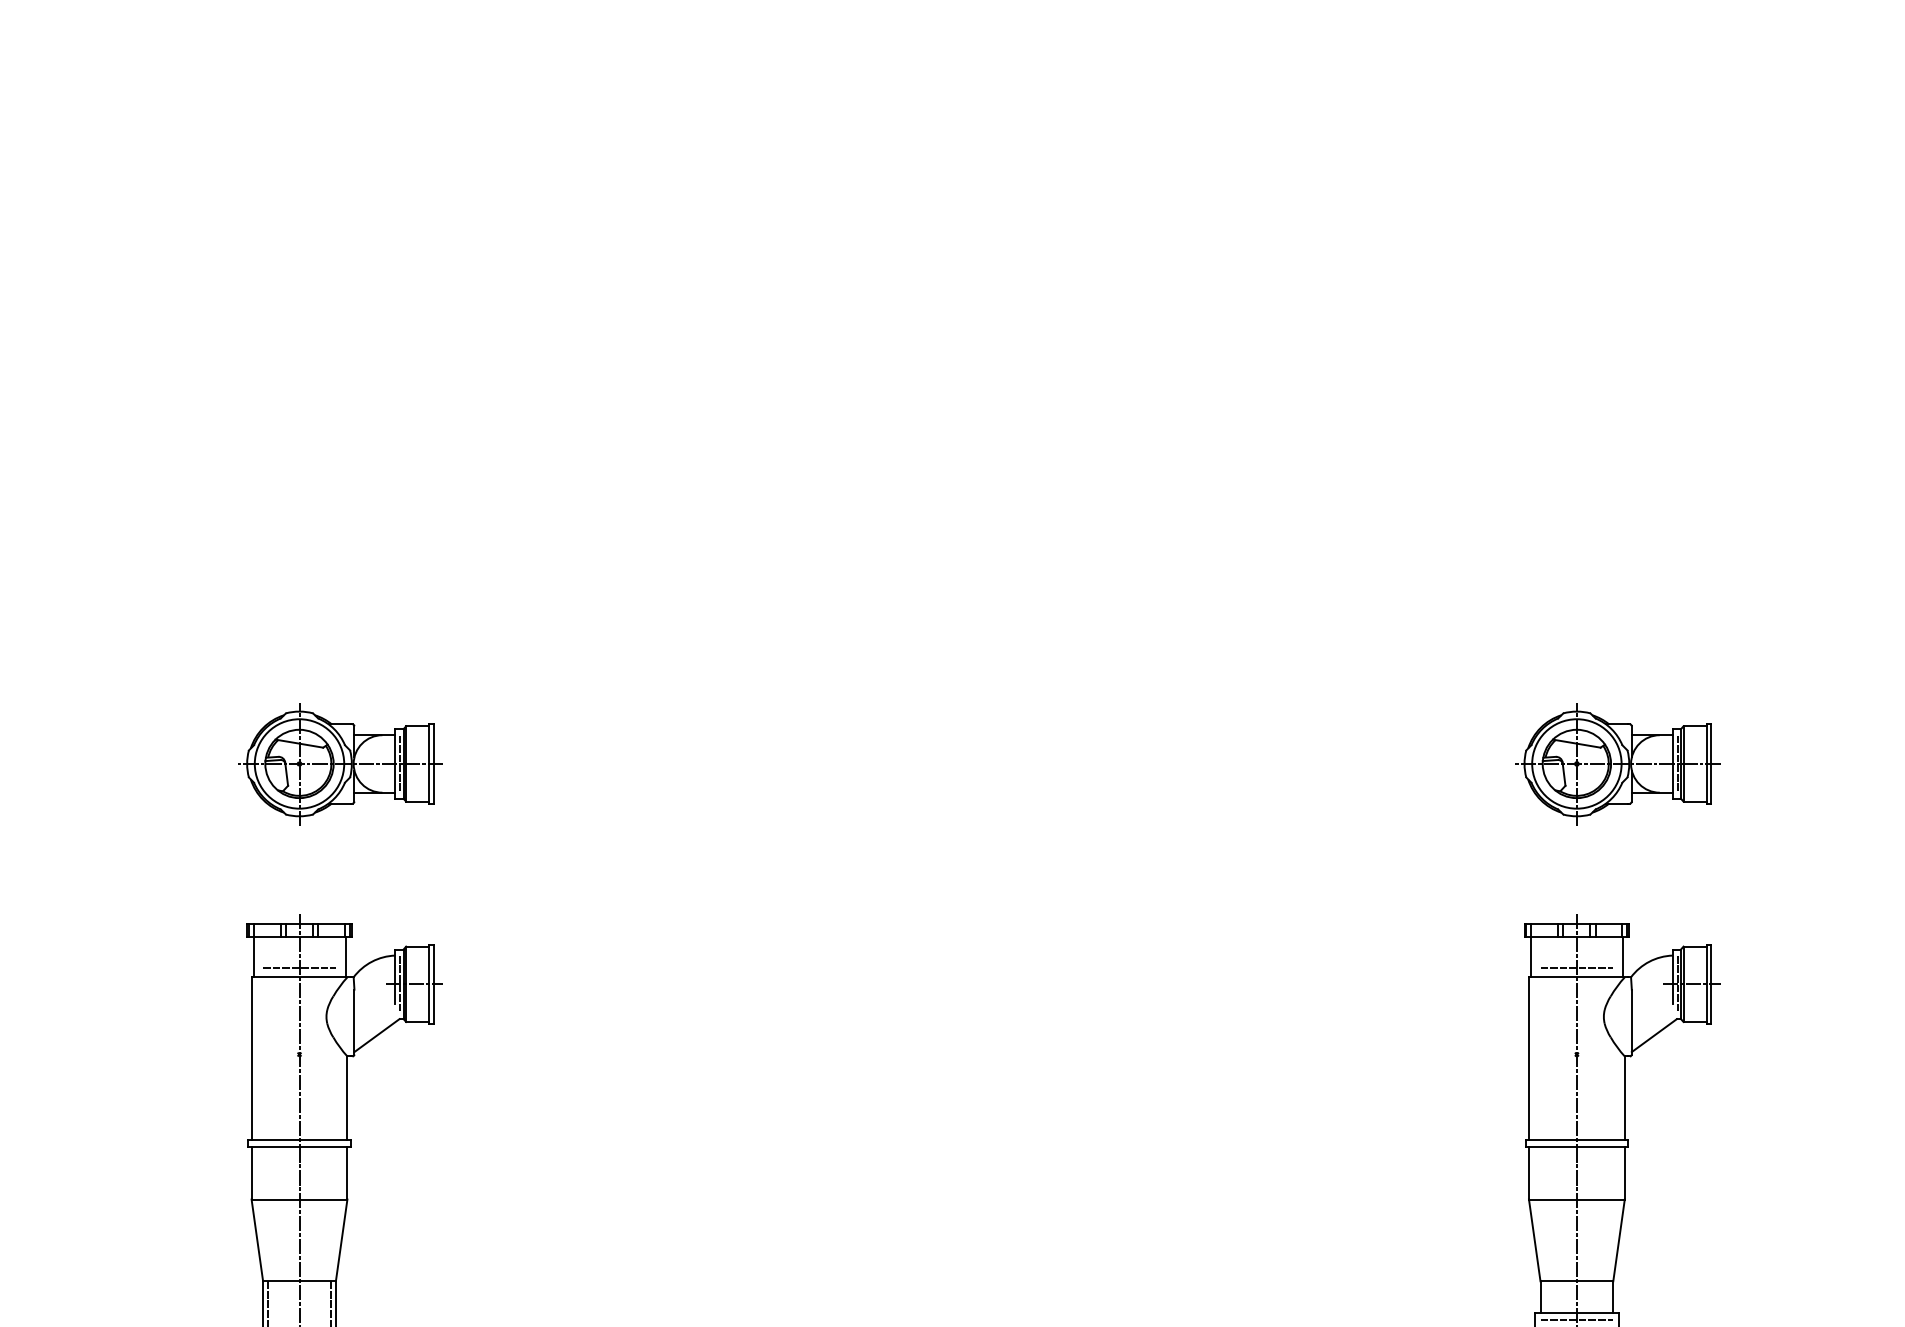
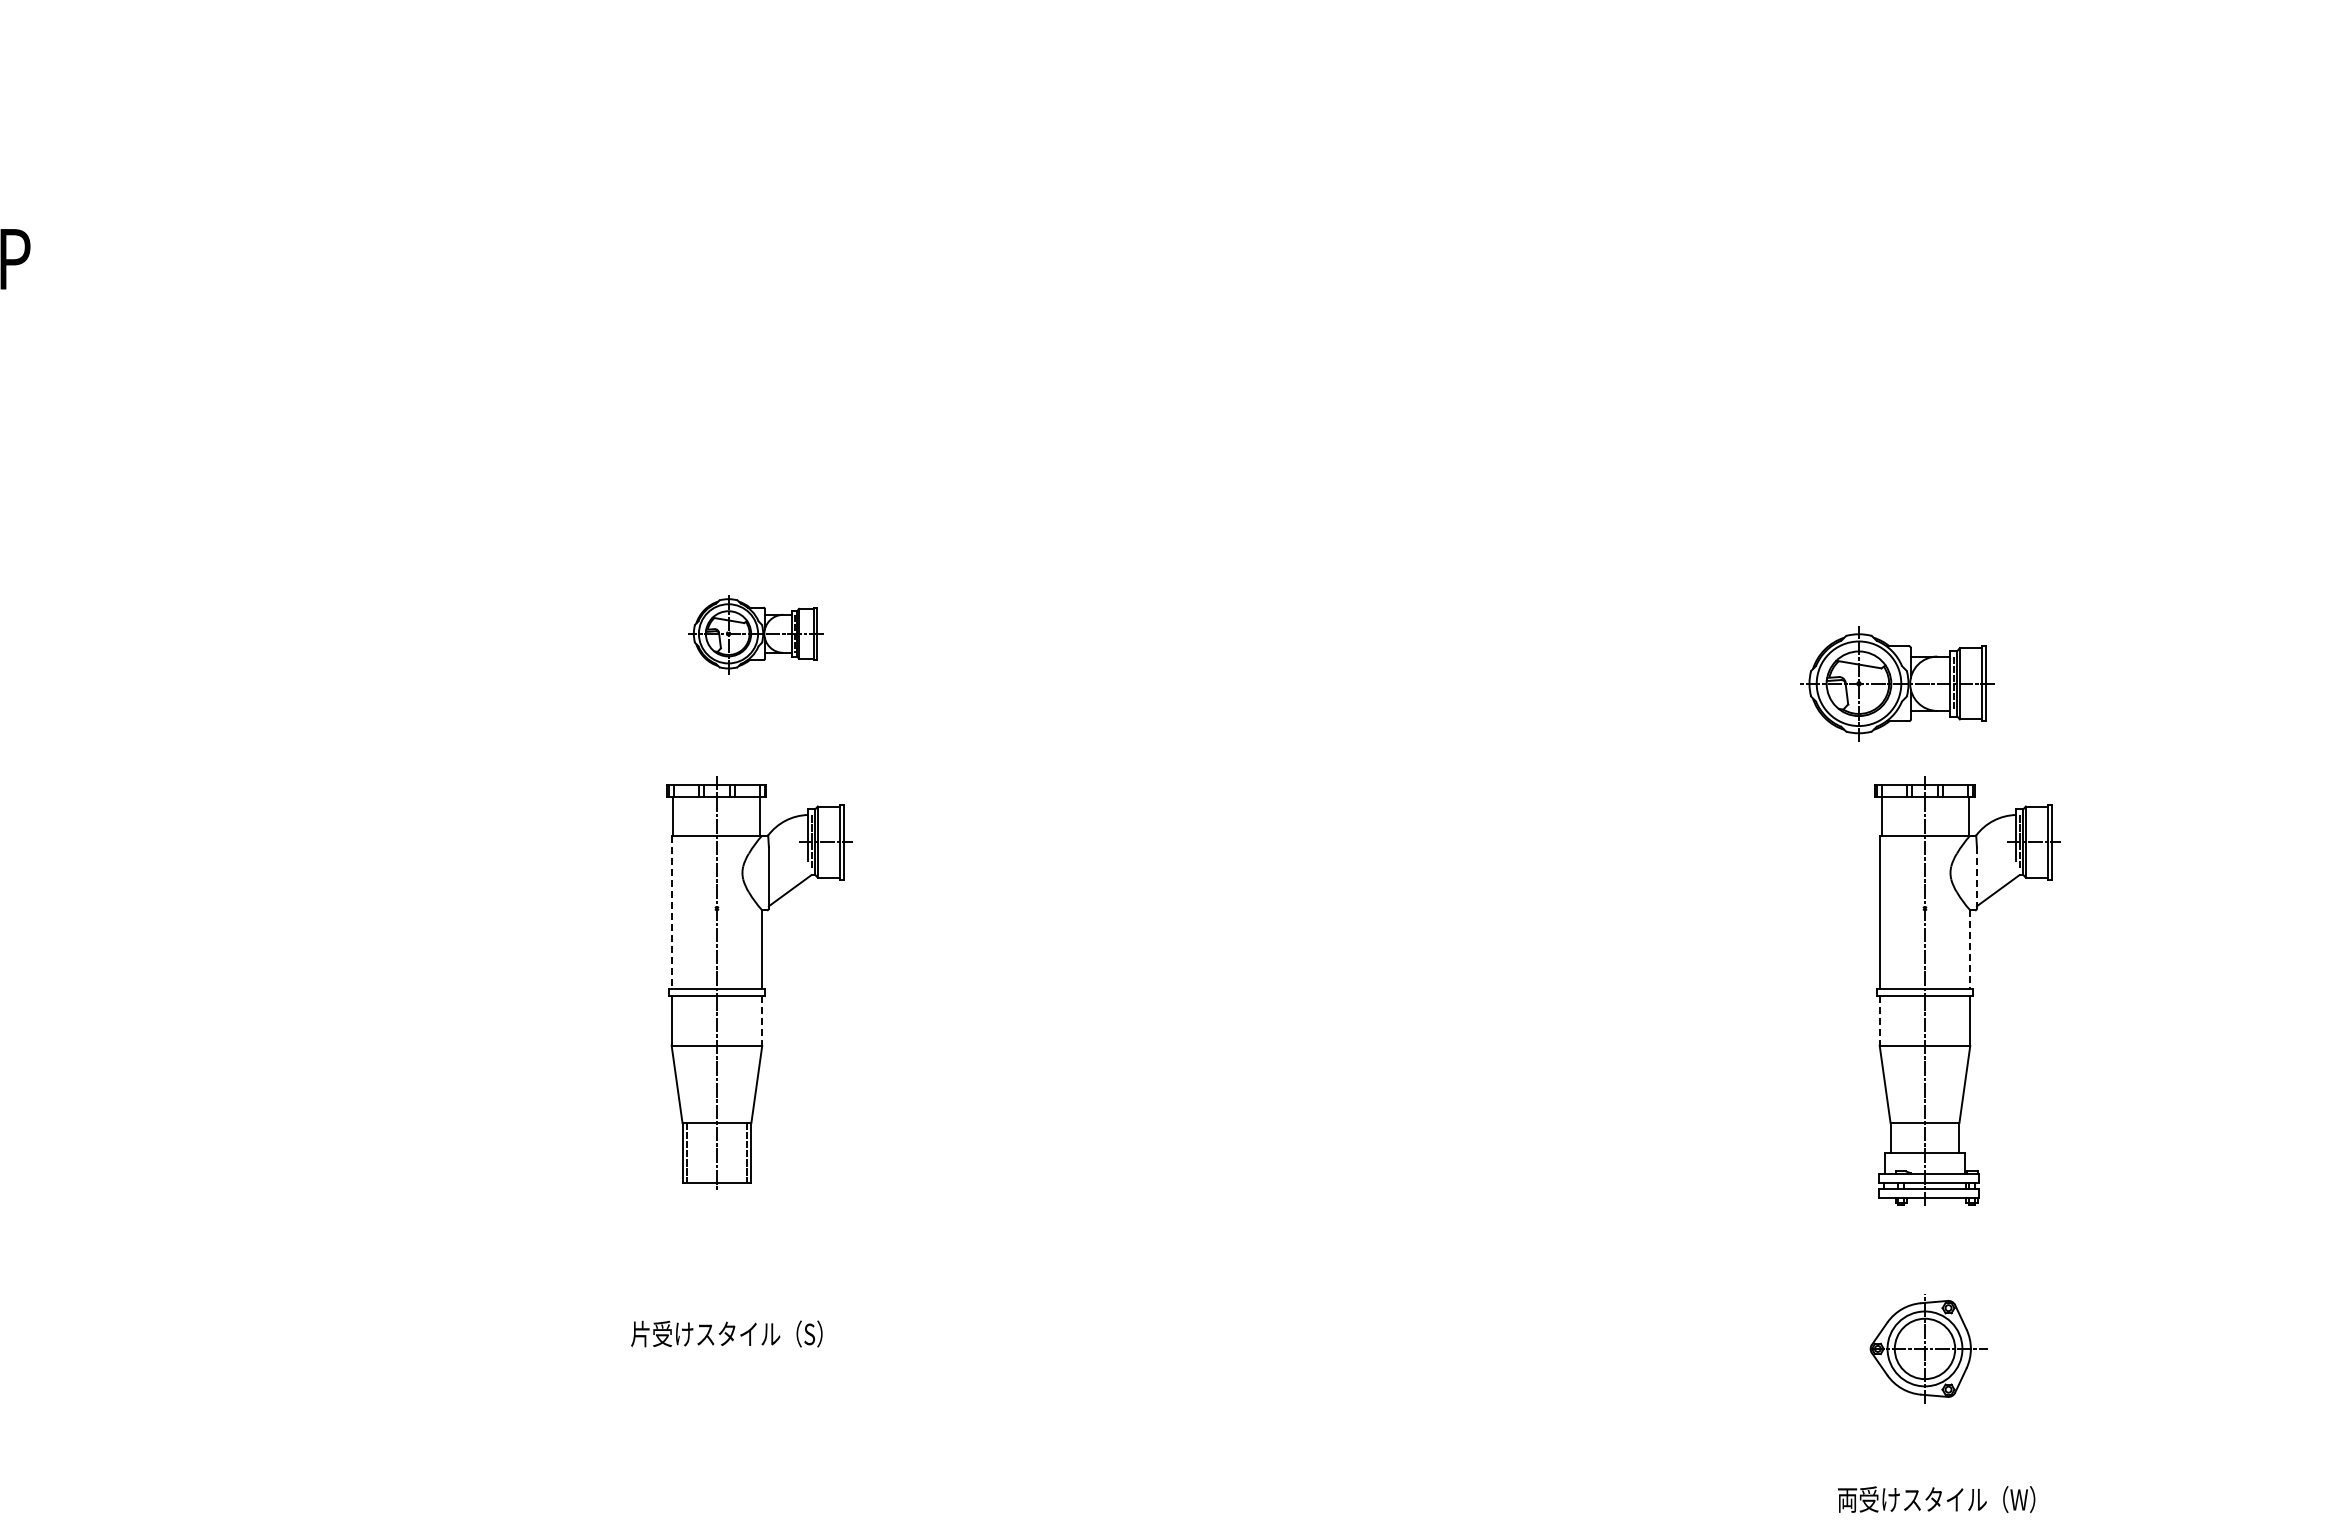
part: (340, 763) -> (755, 633), size x0.7
part: (1617, 763) -> (1897, 683), moved
line: (299, 968) -> (716, 827), removed
line: (1576, 968) -> (1924, 827), removed
line: (1631, 1021) -> (1976, 877), solid -> dashed
line: (251, 1058) -> (671, 912), solid -> dashed
line: (1625, 1098) -> (1970, 950), solid -> dashed
line: (347, 1172) -> (762, 1020), solid -> dashed
line: (1528, 1172) -> (1879, 1020), solid -> dashed
line: (1576, 1319) -> (1924, 1159), removed

